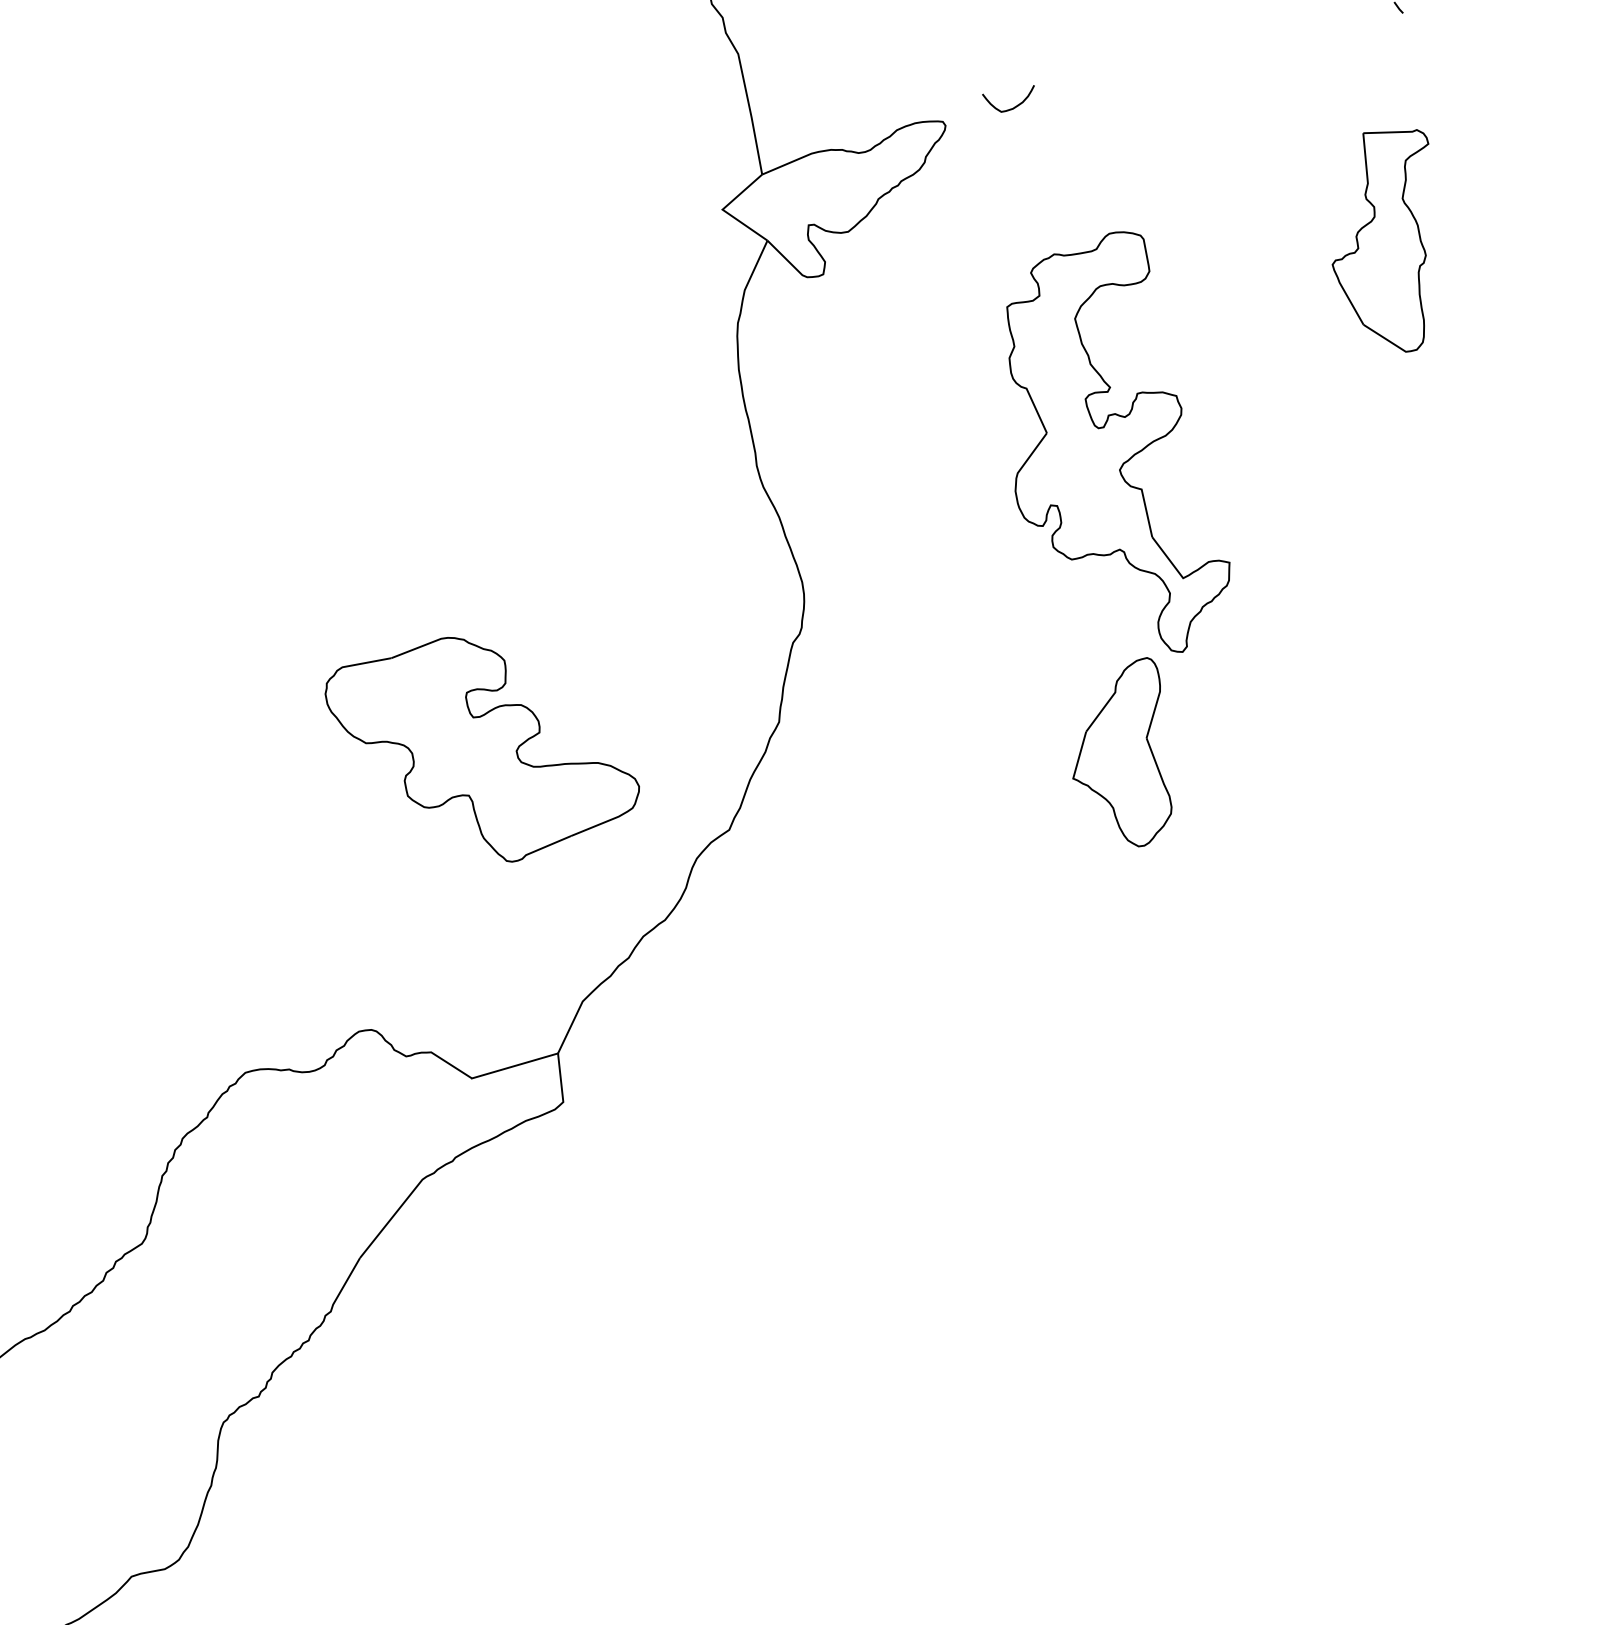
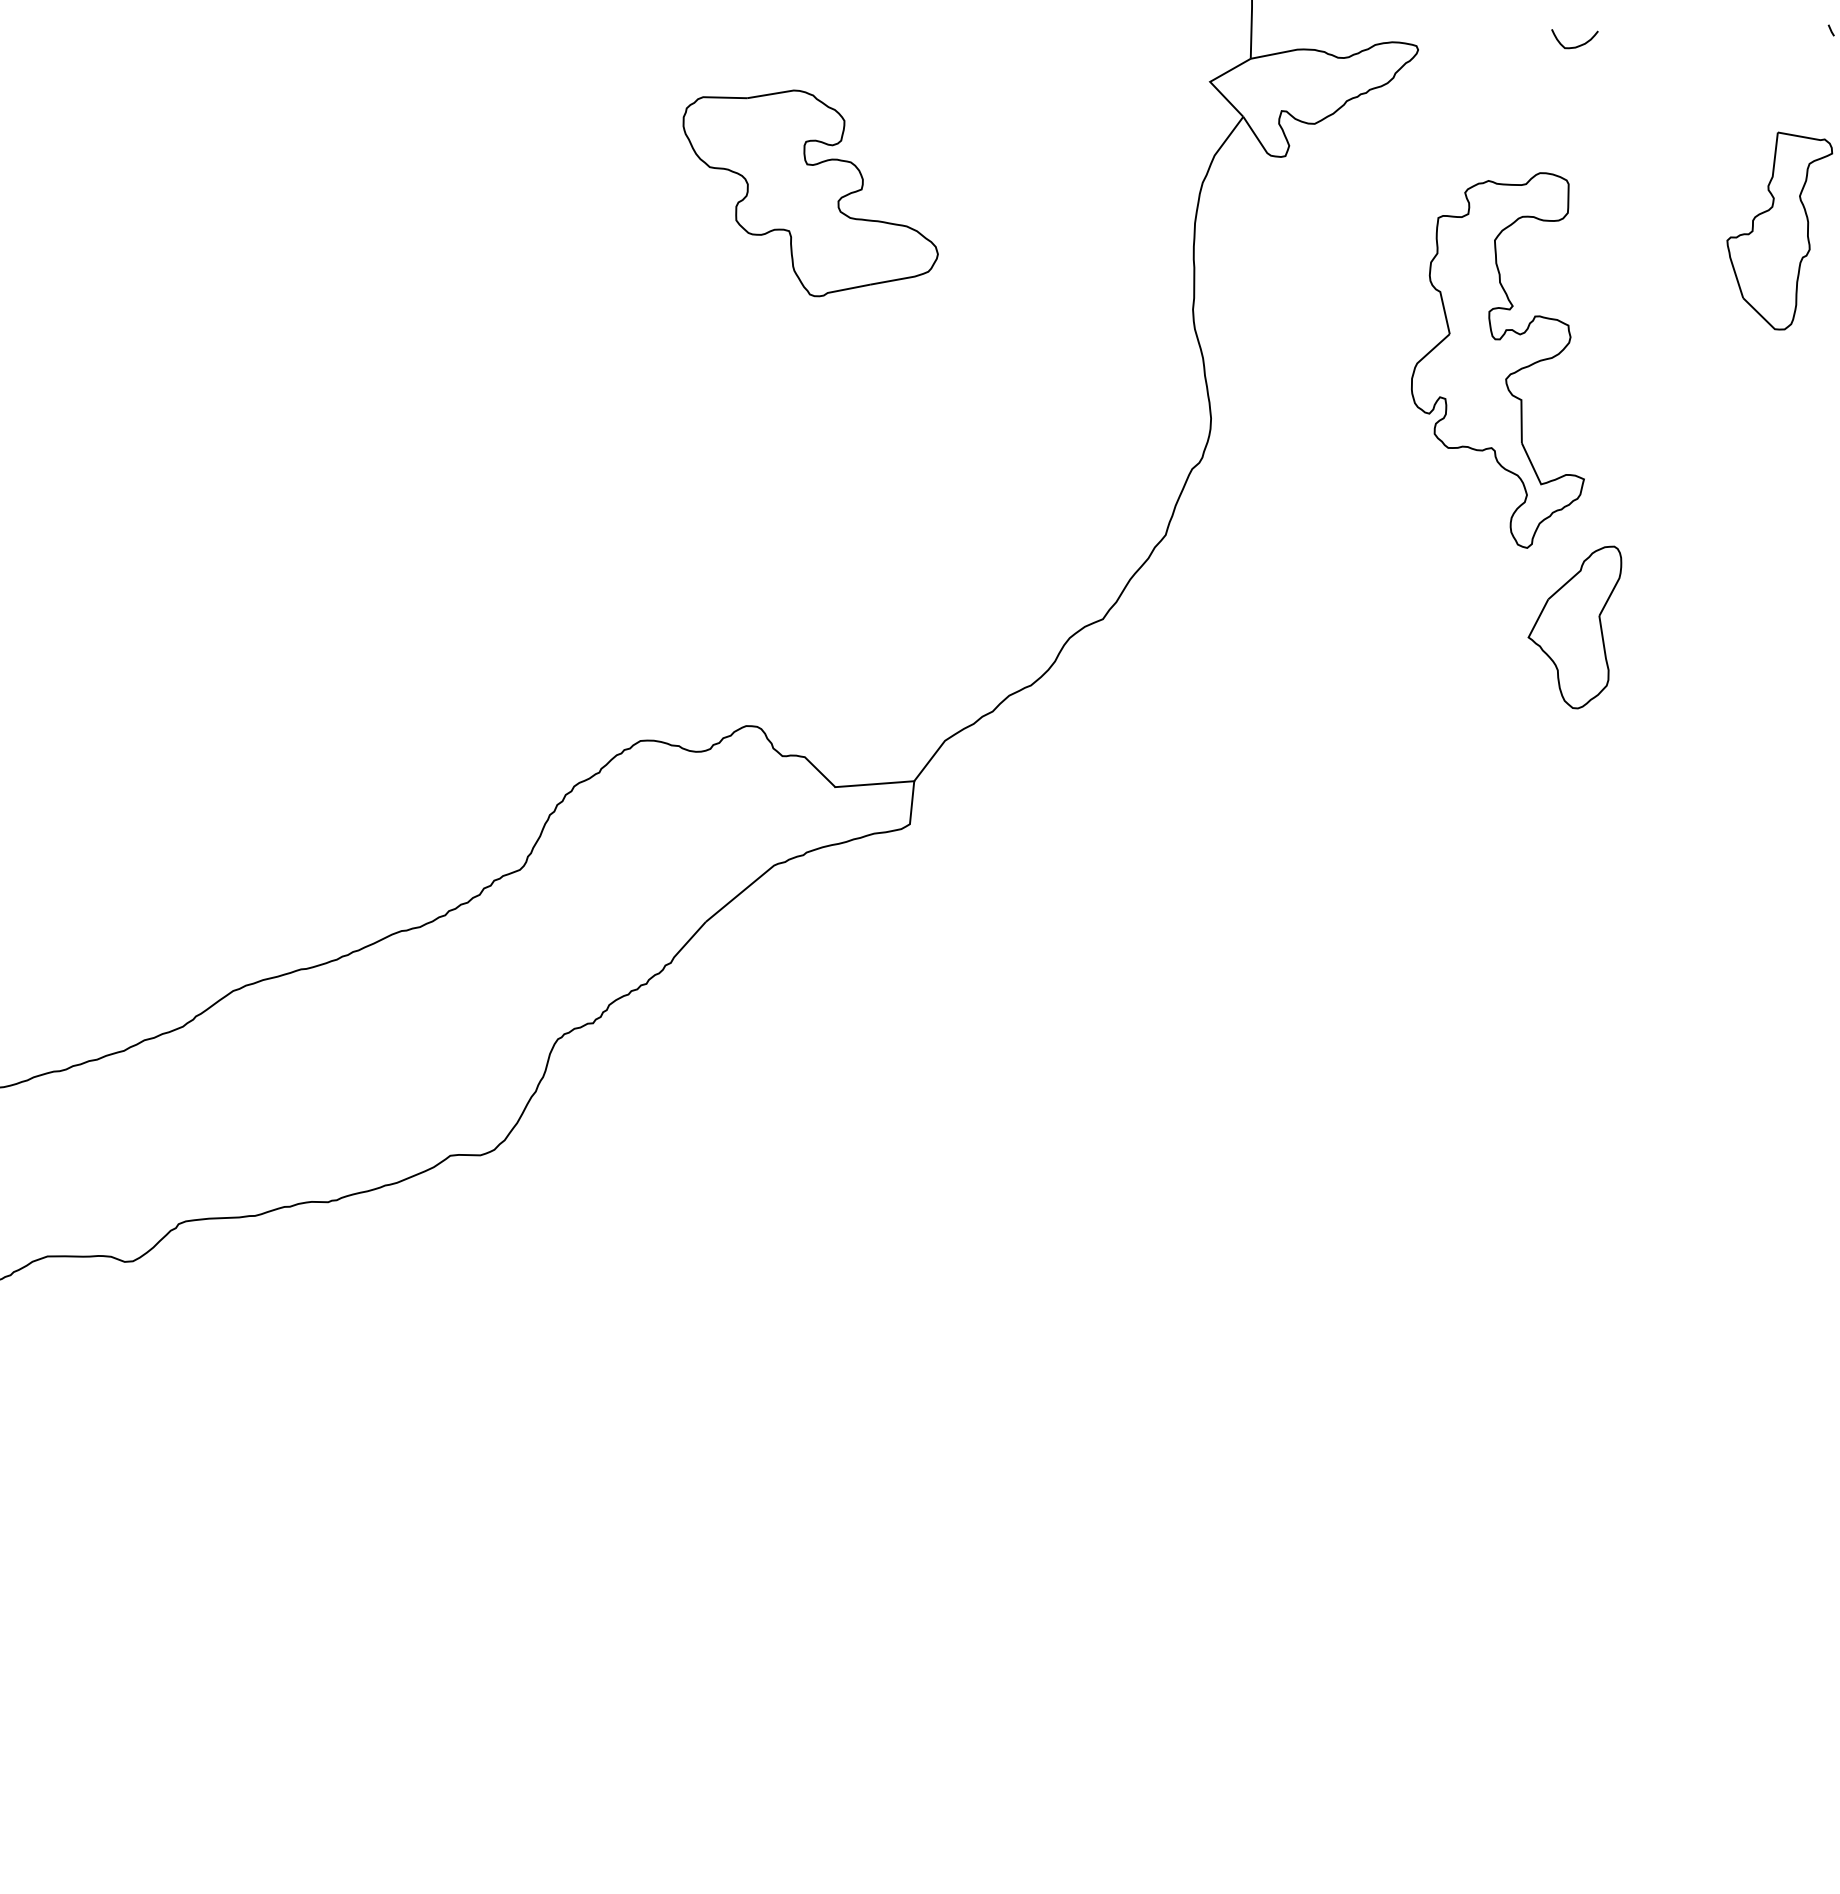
curve: (1014, 106) -> (1577, 45), moved
part: (483, 748) -> (810, 193), moved
part: (1121, 756) -> (1574, 627), moved

